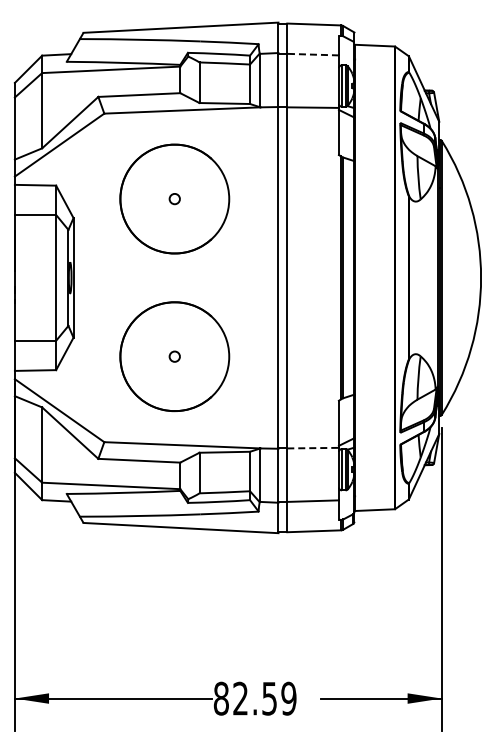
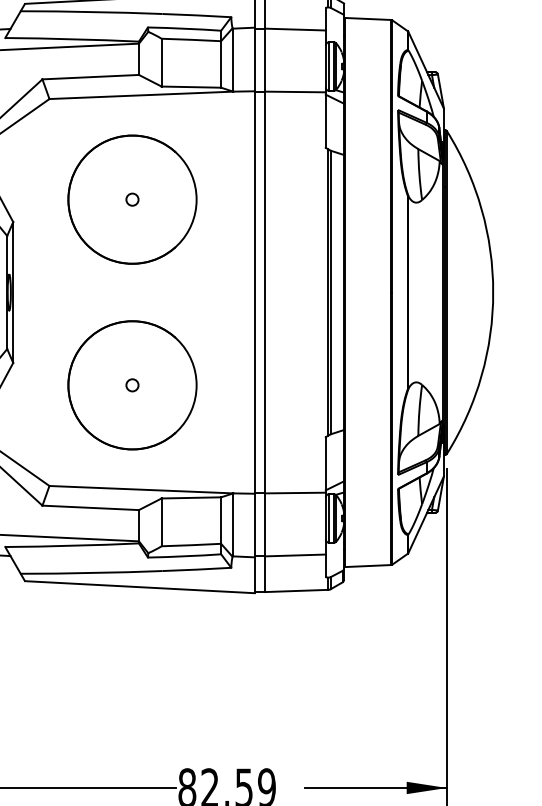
line: (313, 54) -> (295, 29), dashed -> solid
line: (313, 448) -> (295, 493), dashed -> solid

